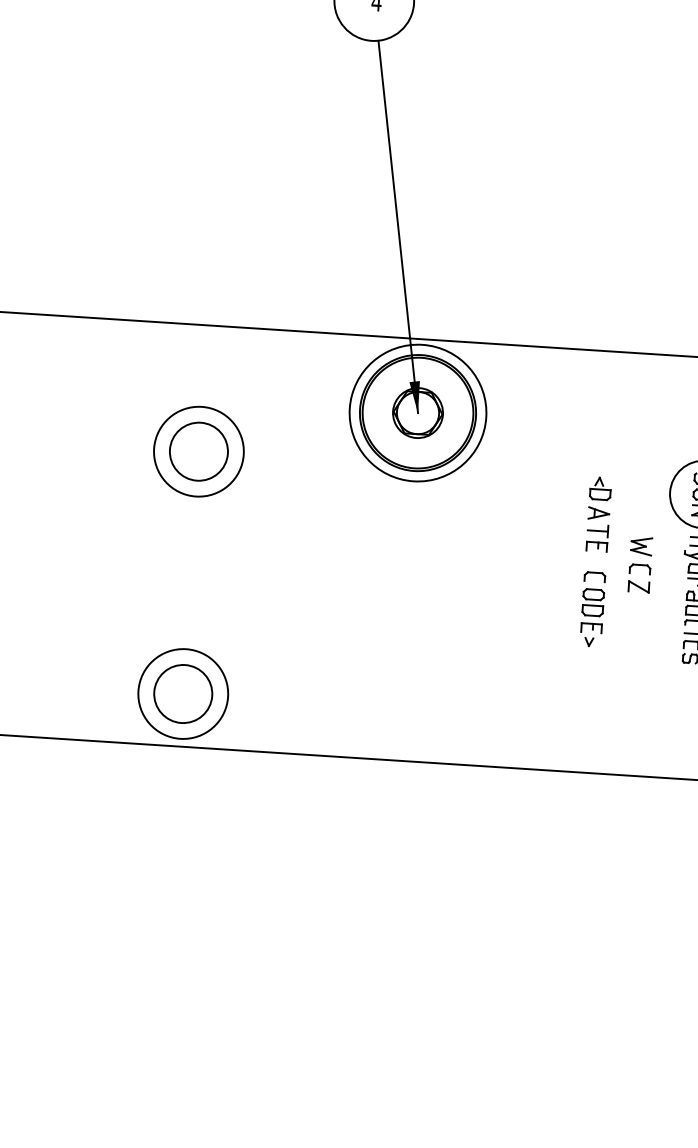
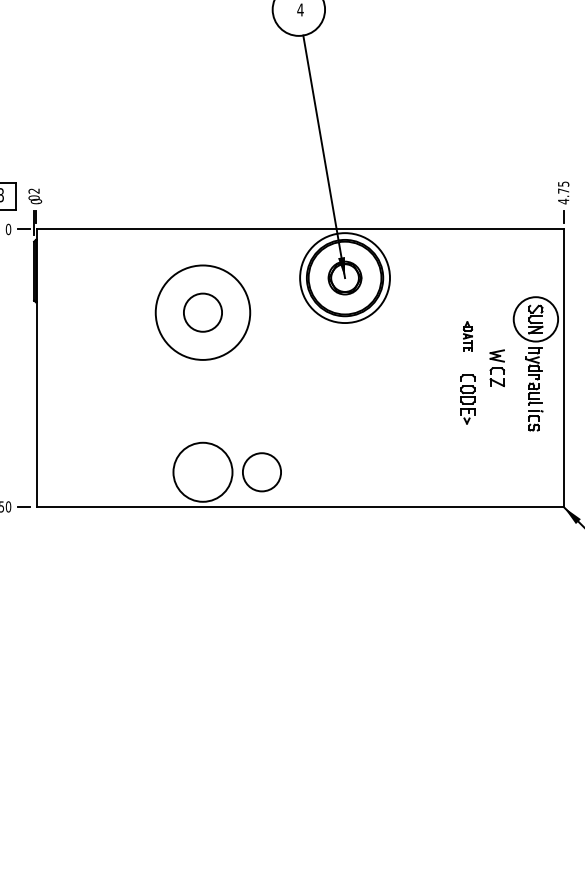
circle: (198, 451) -> (202, 312), size x1.6
part: (598, 513) -> (467, 336), size x0.6
circle: (182, 694) -> (261, 472), moved

